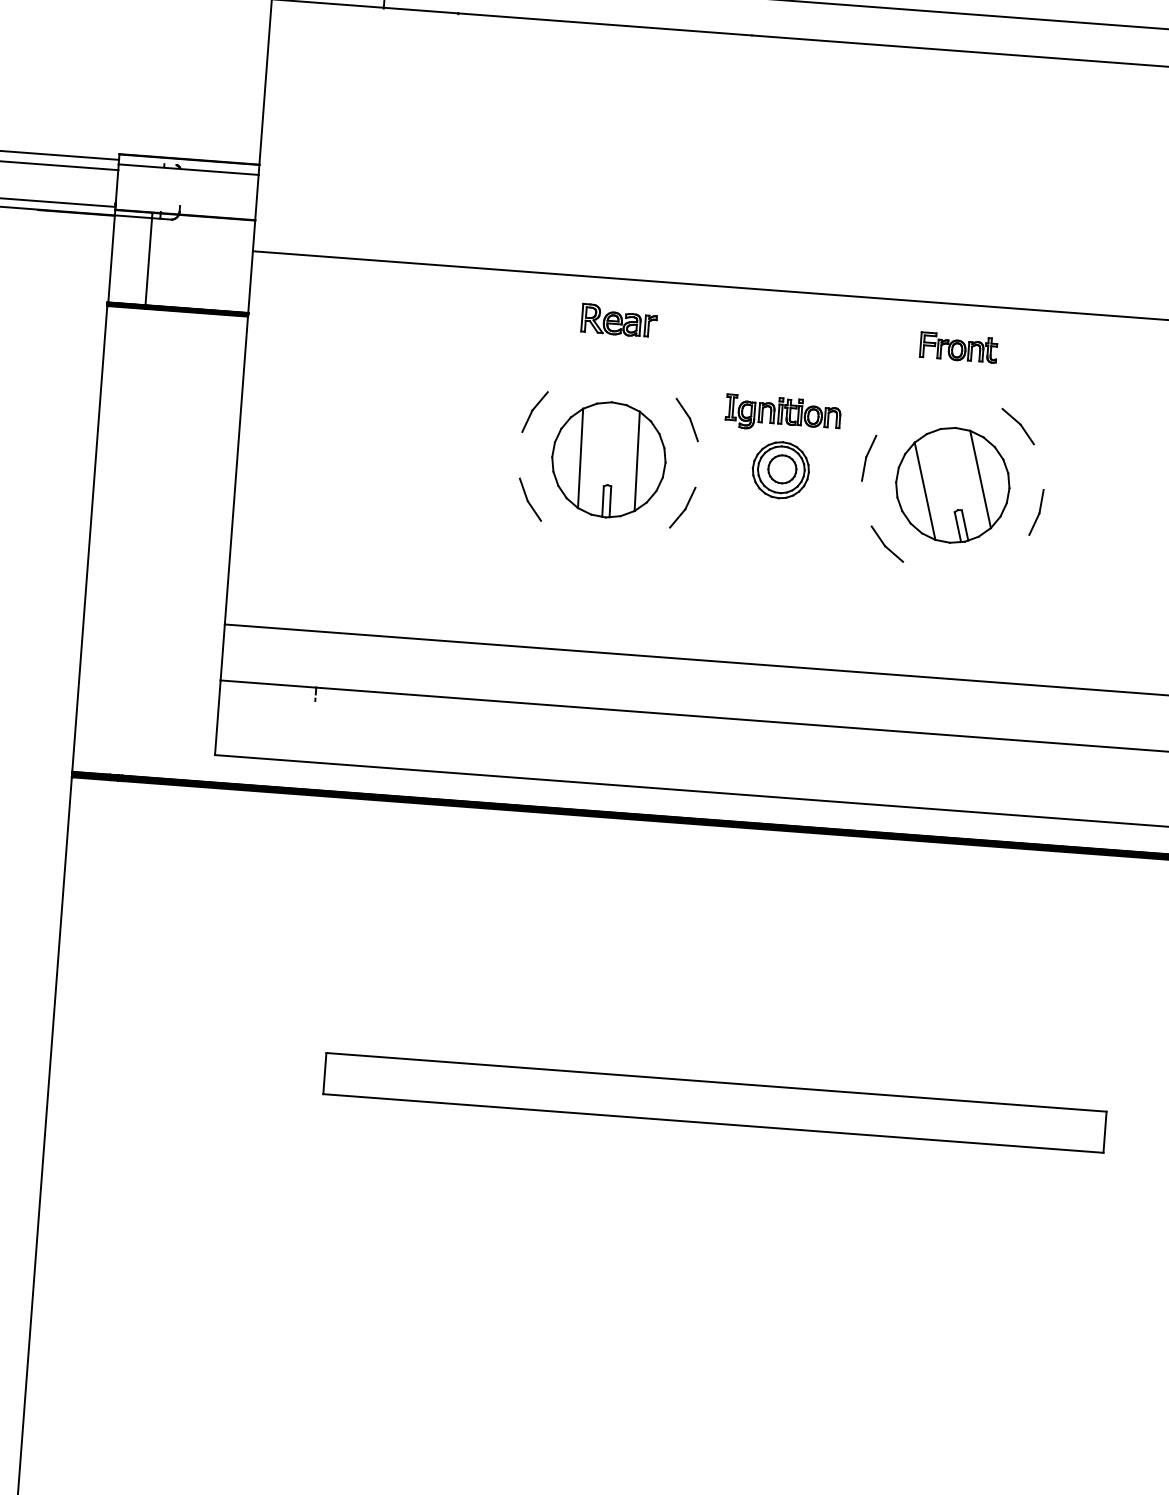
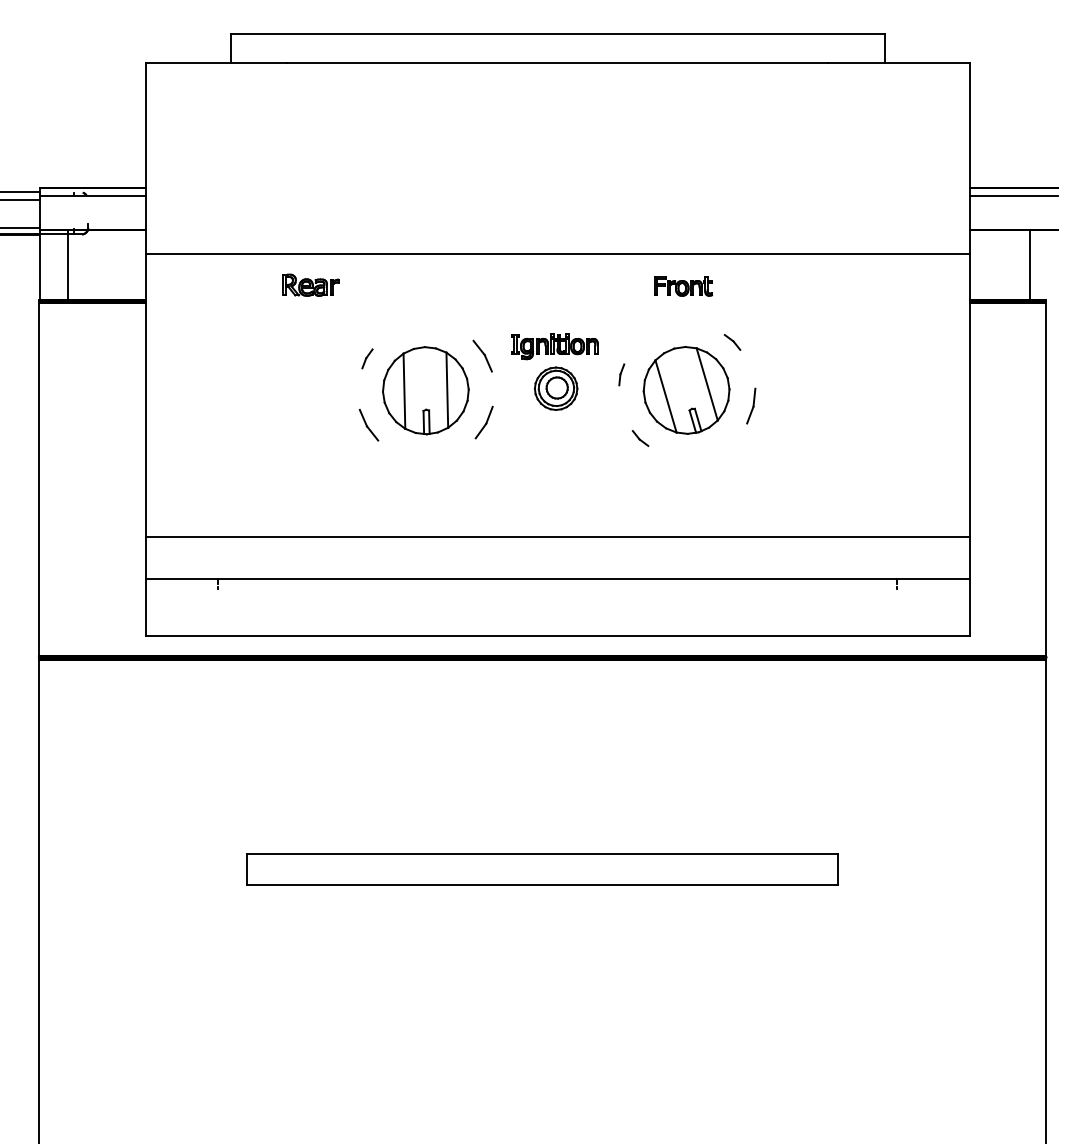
part: (618, 319) -> (310, 284), moved
part: (535, 411) -> (367, 358), size x0.6
part: (1018, 426) -> (732, 342), size x0.6
part: (868, 457) -> (621, 374), size x0.6
part: (887, 544) -> (640, 438), size x0.6

